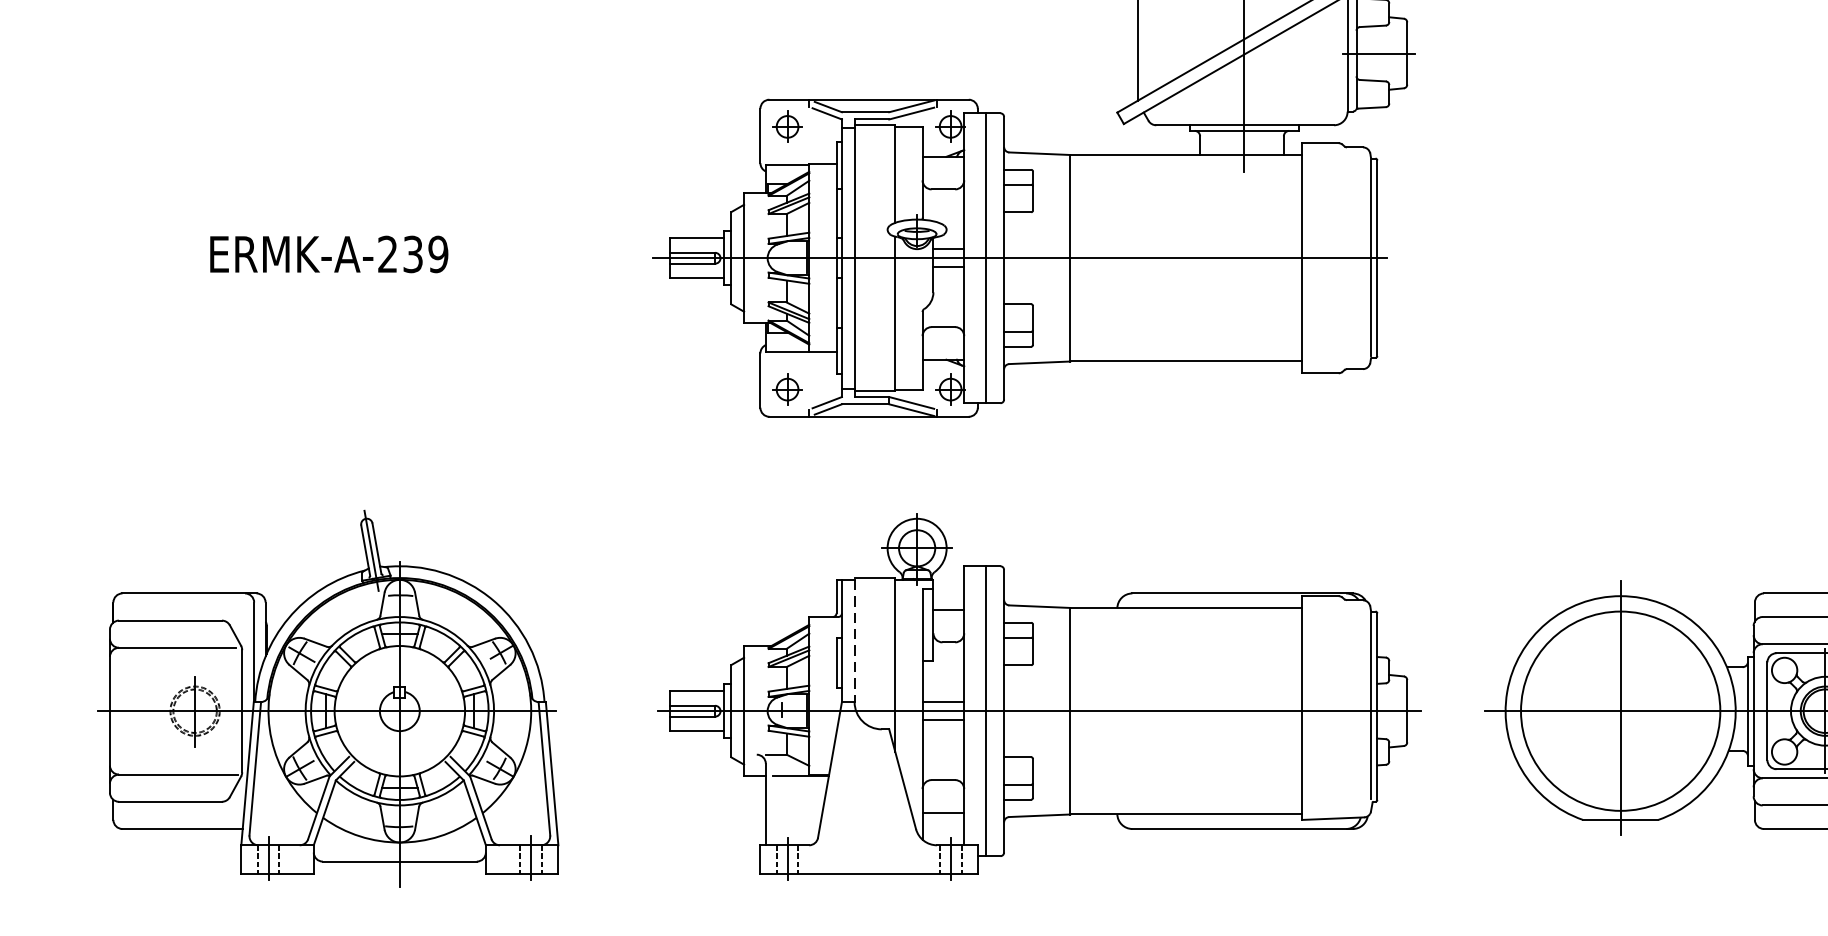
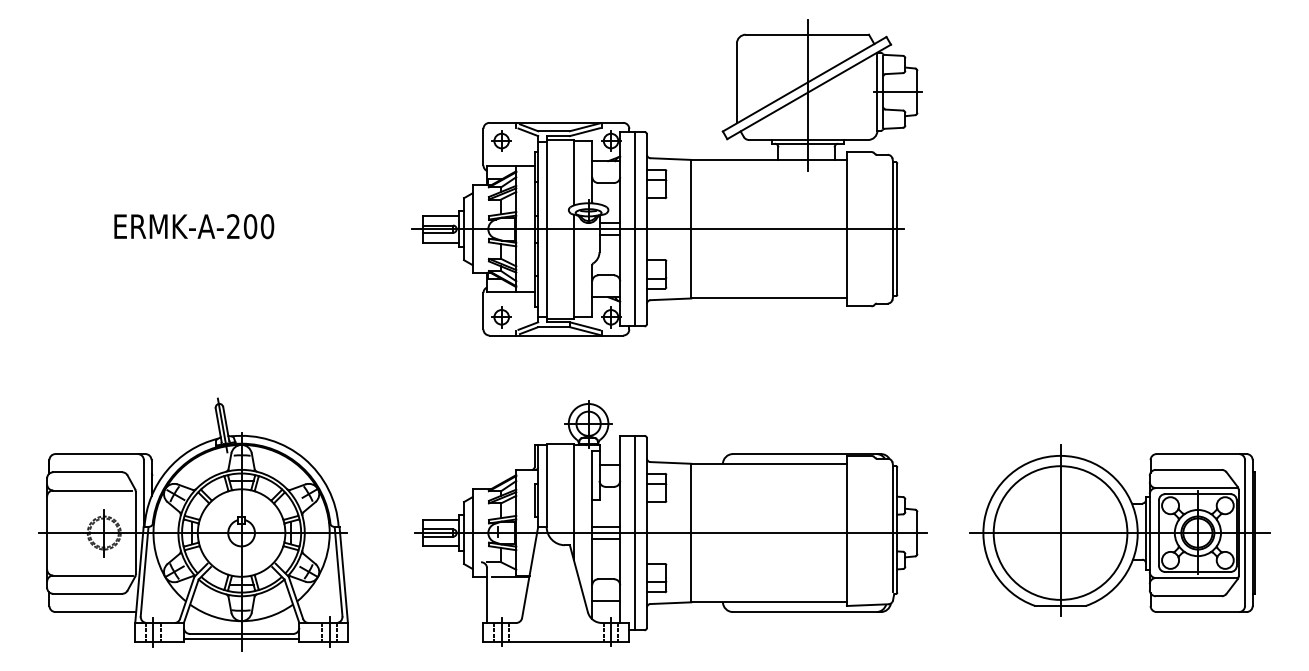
text: (425, 254) -> (258, 226), ERMK-A-239 -> ERMK-A-200
line: (854, 641) -> (546, 486), dashed -> solid
line: (399, 868) -> (241, 638), added

